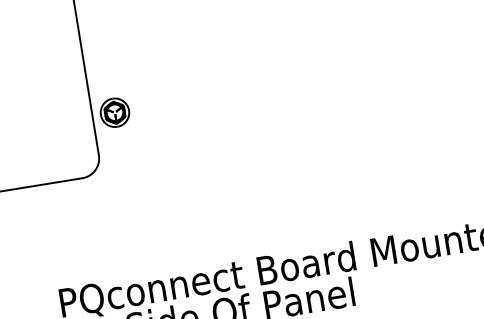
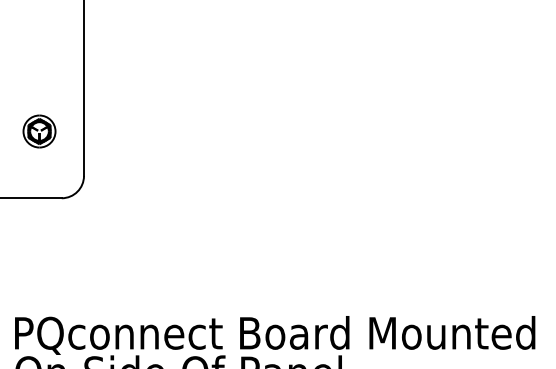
part: (114, 112) -> (39, 131), moved

